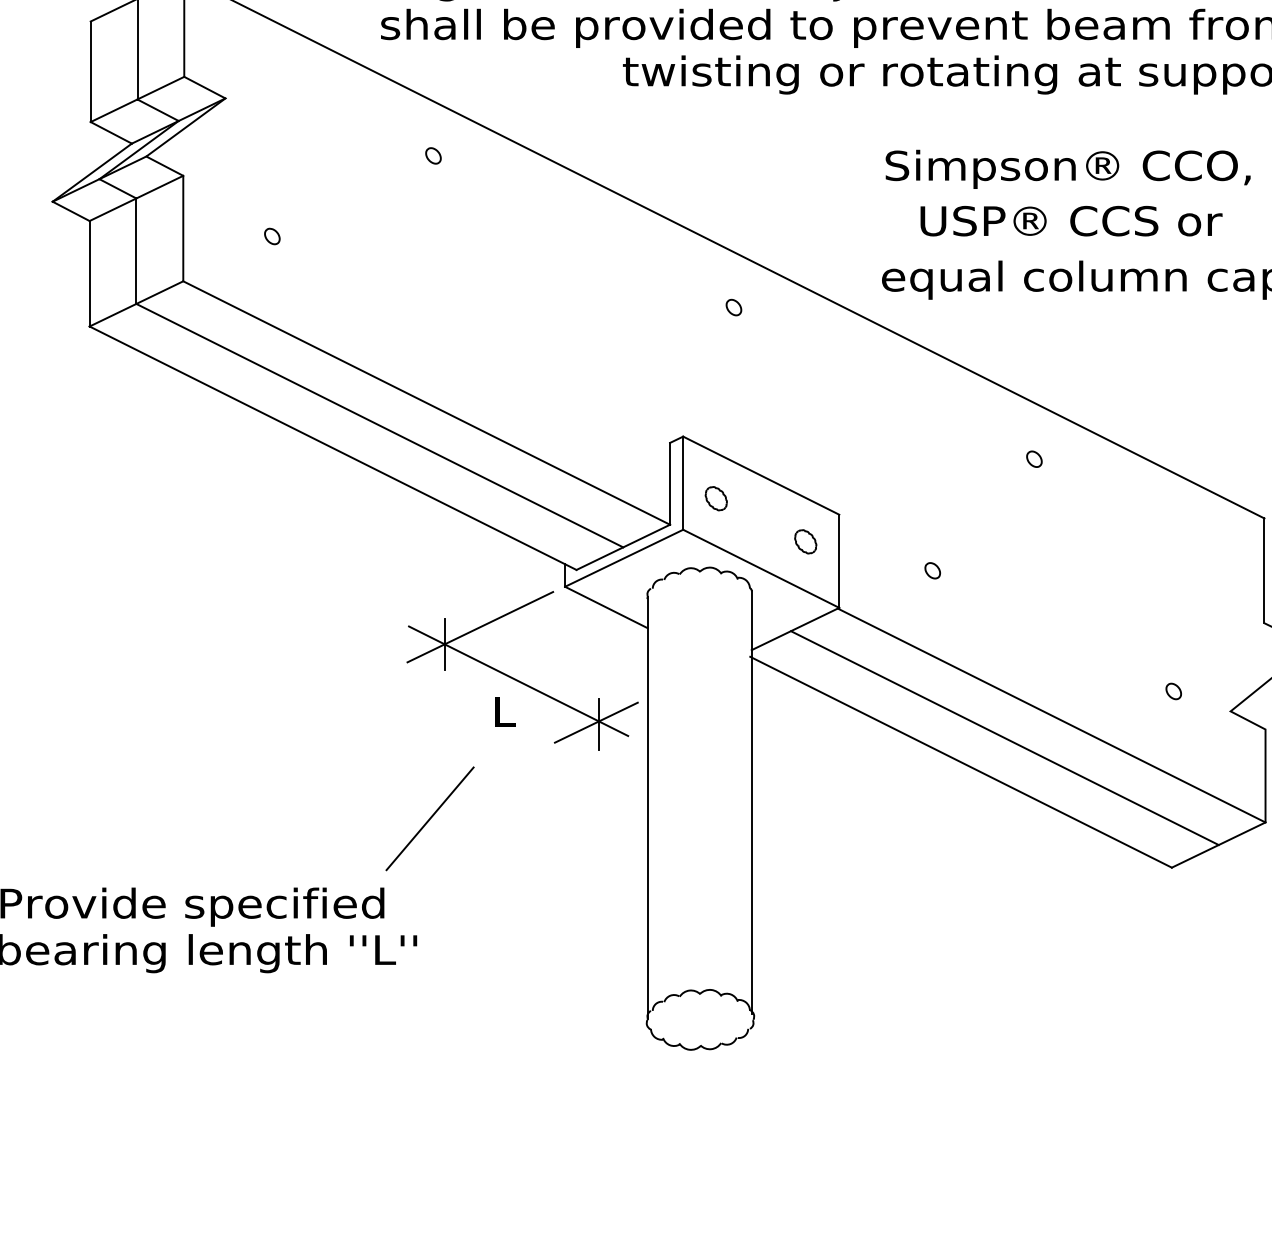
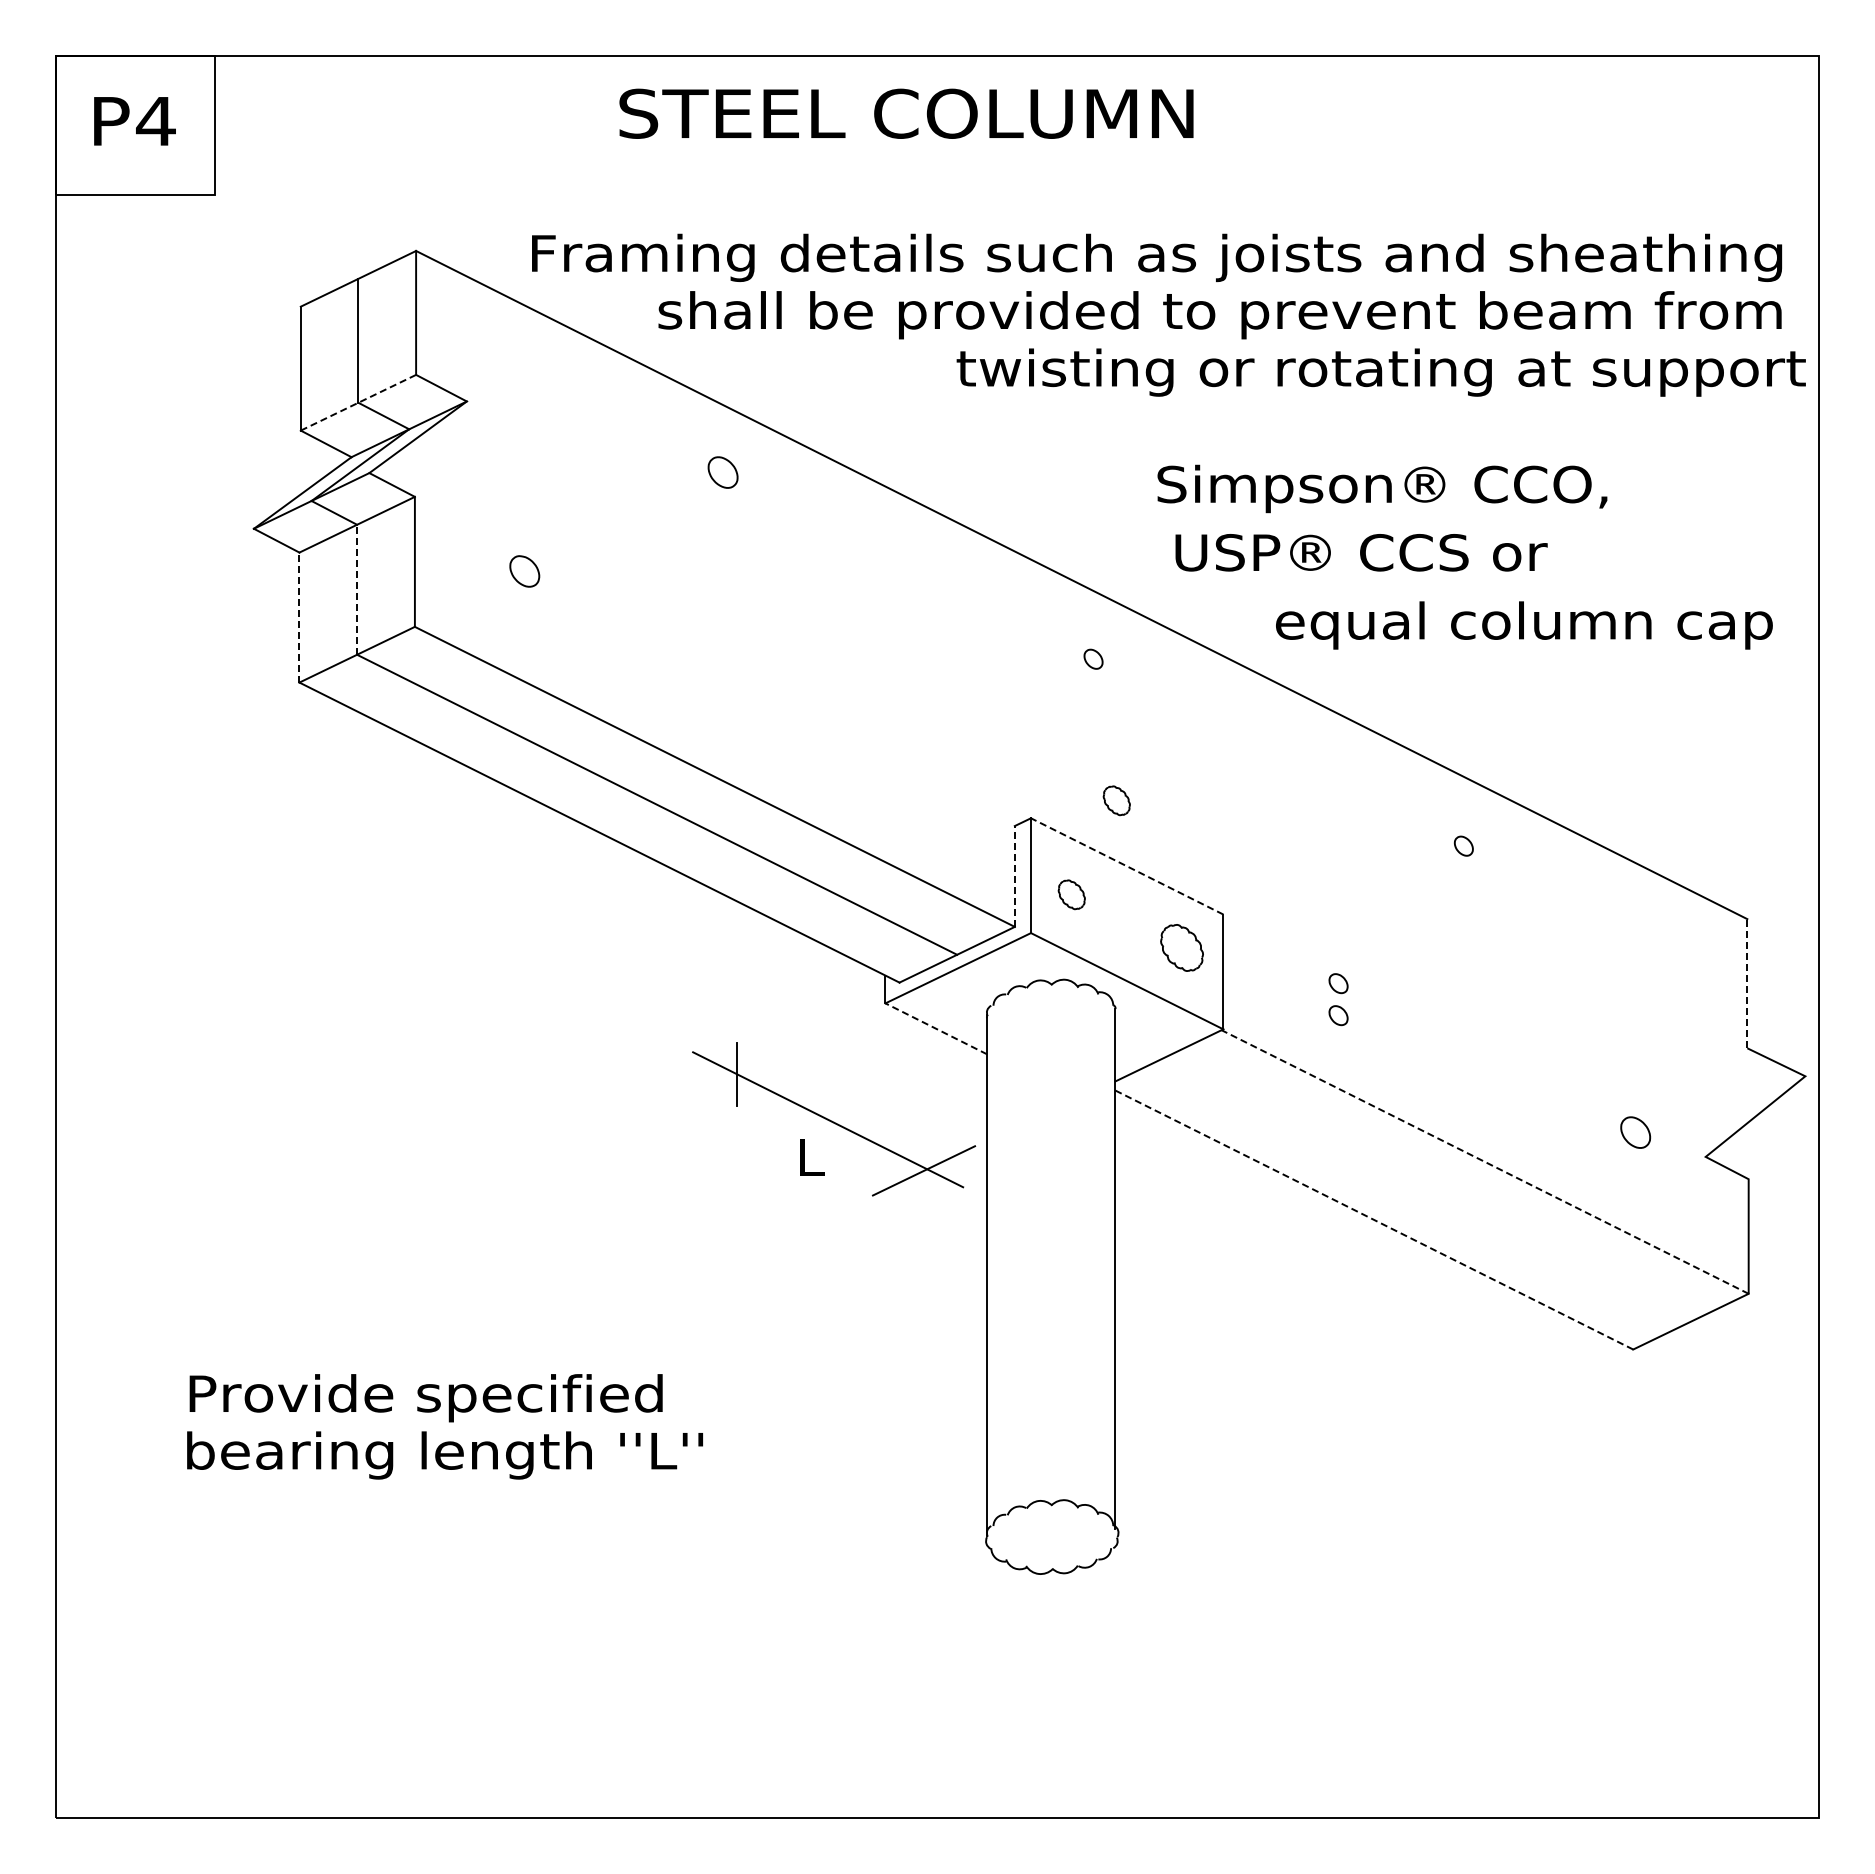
line: (137, 99) -> (358, 402), solid -> dashed
part: (433, 155) -> (723, 471), size x1.6
text: (1068, 169) -> (1382, 488), moved
text: (1071, 220) -> (1361, 552), moved
part: (272, 236) -> (524, 571), size x1.6
line: (136, 250) -> (357, 589), solid -> dashed
line: (89, 273) -> (299, 617), solid -> dashed
part: (752, 422) -> (1116, 800), added
line: (761, 475) -> (1127, 866), solid -> dashed
line: (669, 483) -> (1014, 875), solid -> dashed
part: (805, 541) -> (1181, 947), size x1.6
line: (1264, 570) -> (1747, 983), solid -> dashed
part: (932, 596) -> (1338, 1015), added
line: (606, 607) -> (936, 1028), solid -> dashed
line: (479, 626) -> (780, 1052), removed
part: (1173, 690) -> (1635, 1131), size x1.6
line: (1051, 715) -> (1485, 1162), solid -> dashed
line: (599, 724) -> (927, 1172), removed
line: (1004, 737) -> (1427, 1189), removed
line: (961, 762) -> (1373, 1219), solid -> dashed
line: (429, 818) -> (718, 1289), removed

